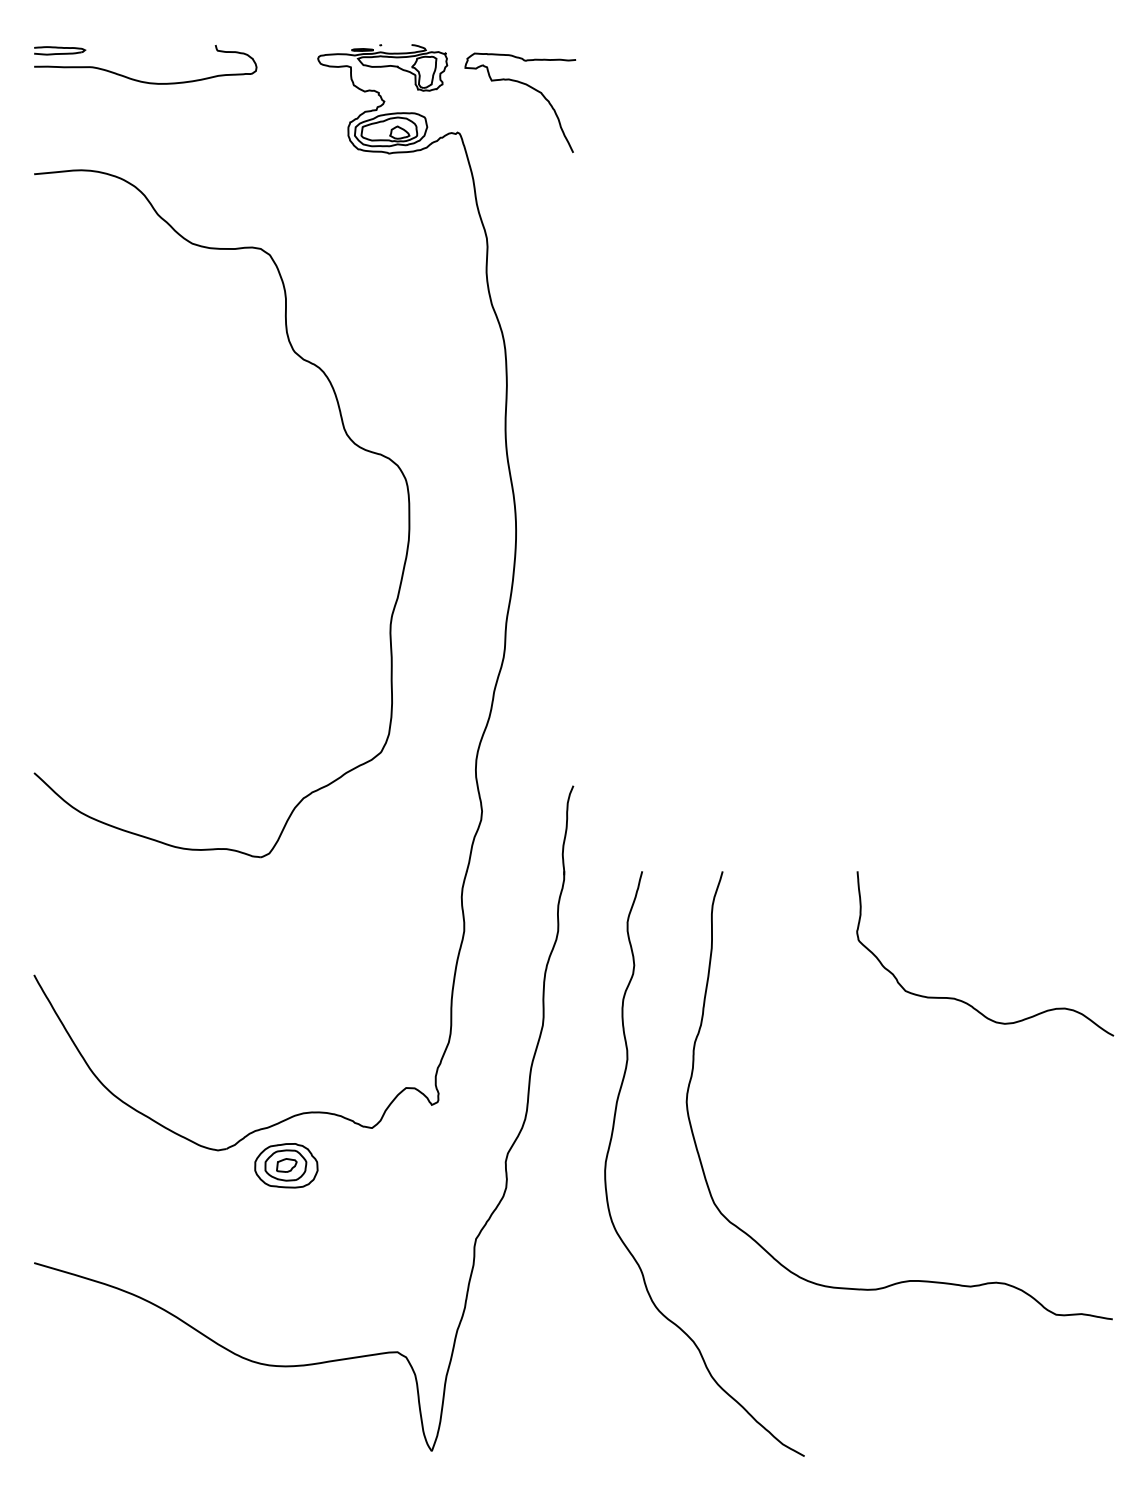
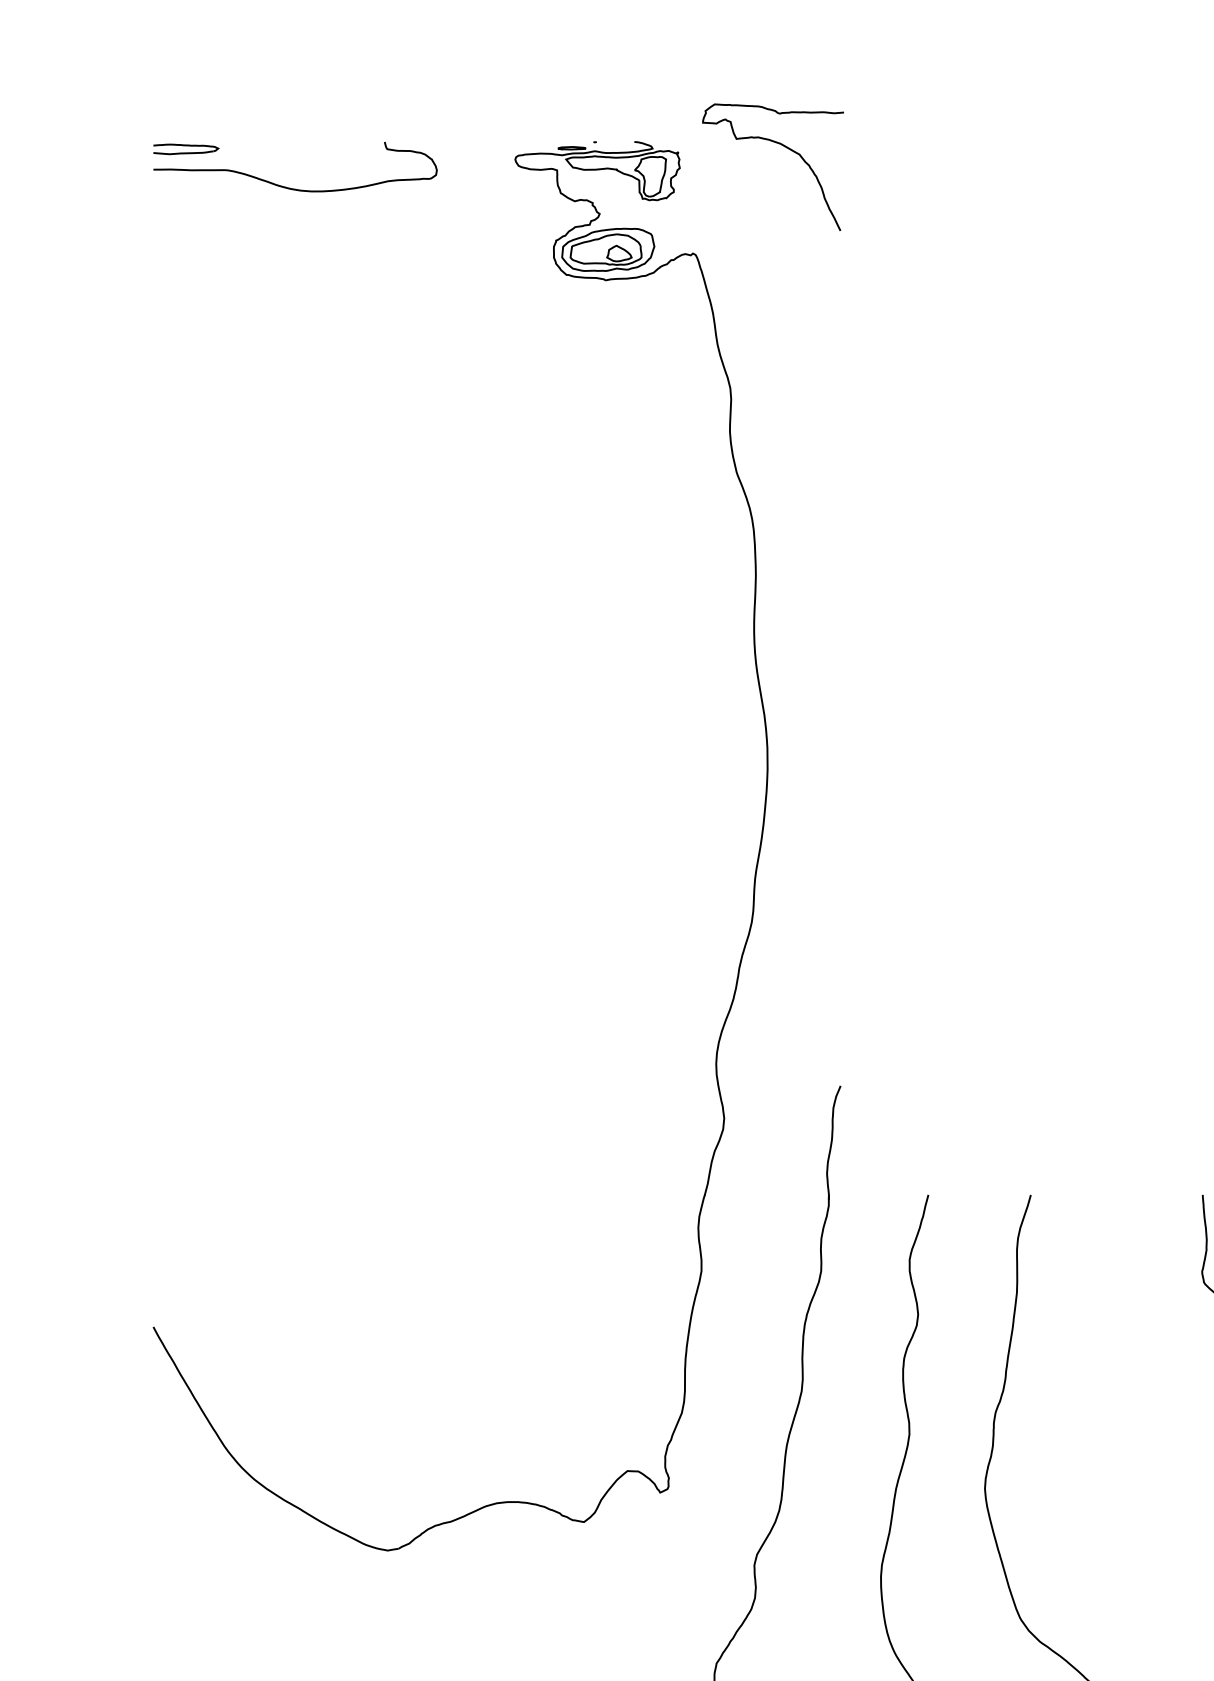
curve: (527, 86) -> (782, 146), moved
part: (345, 434) -> (550, 638), removed
part: (286, 1165) -> (475, 1569), removed

